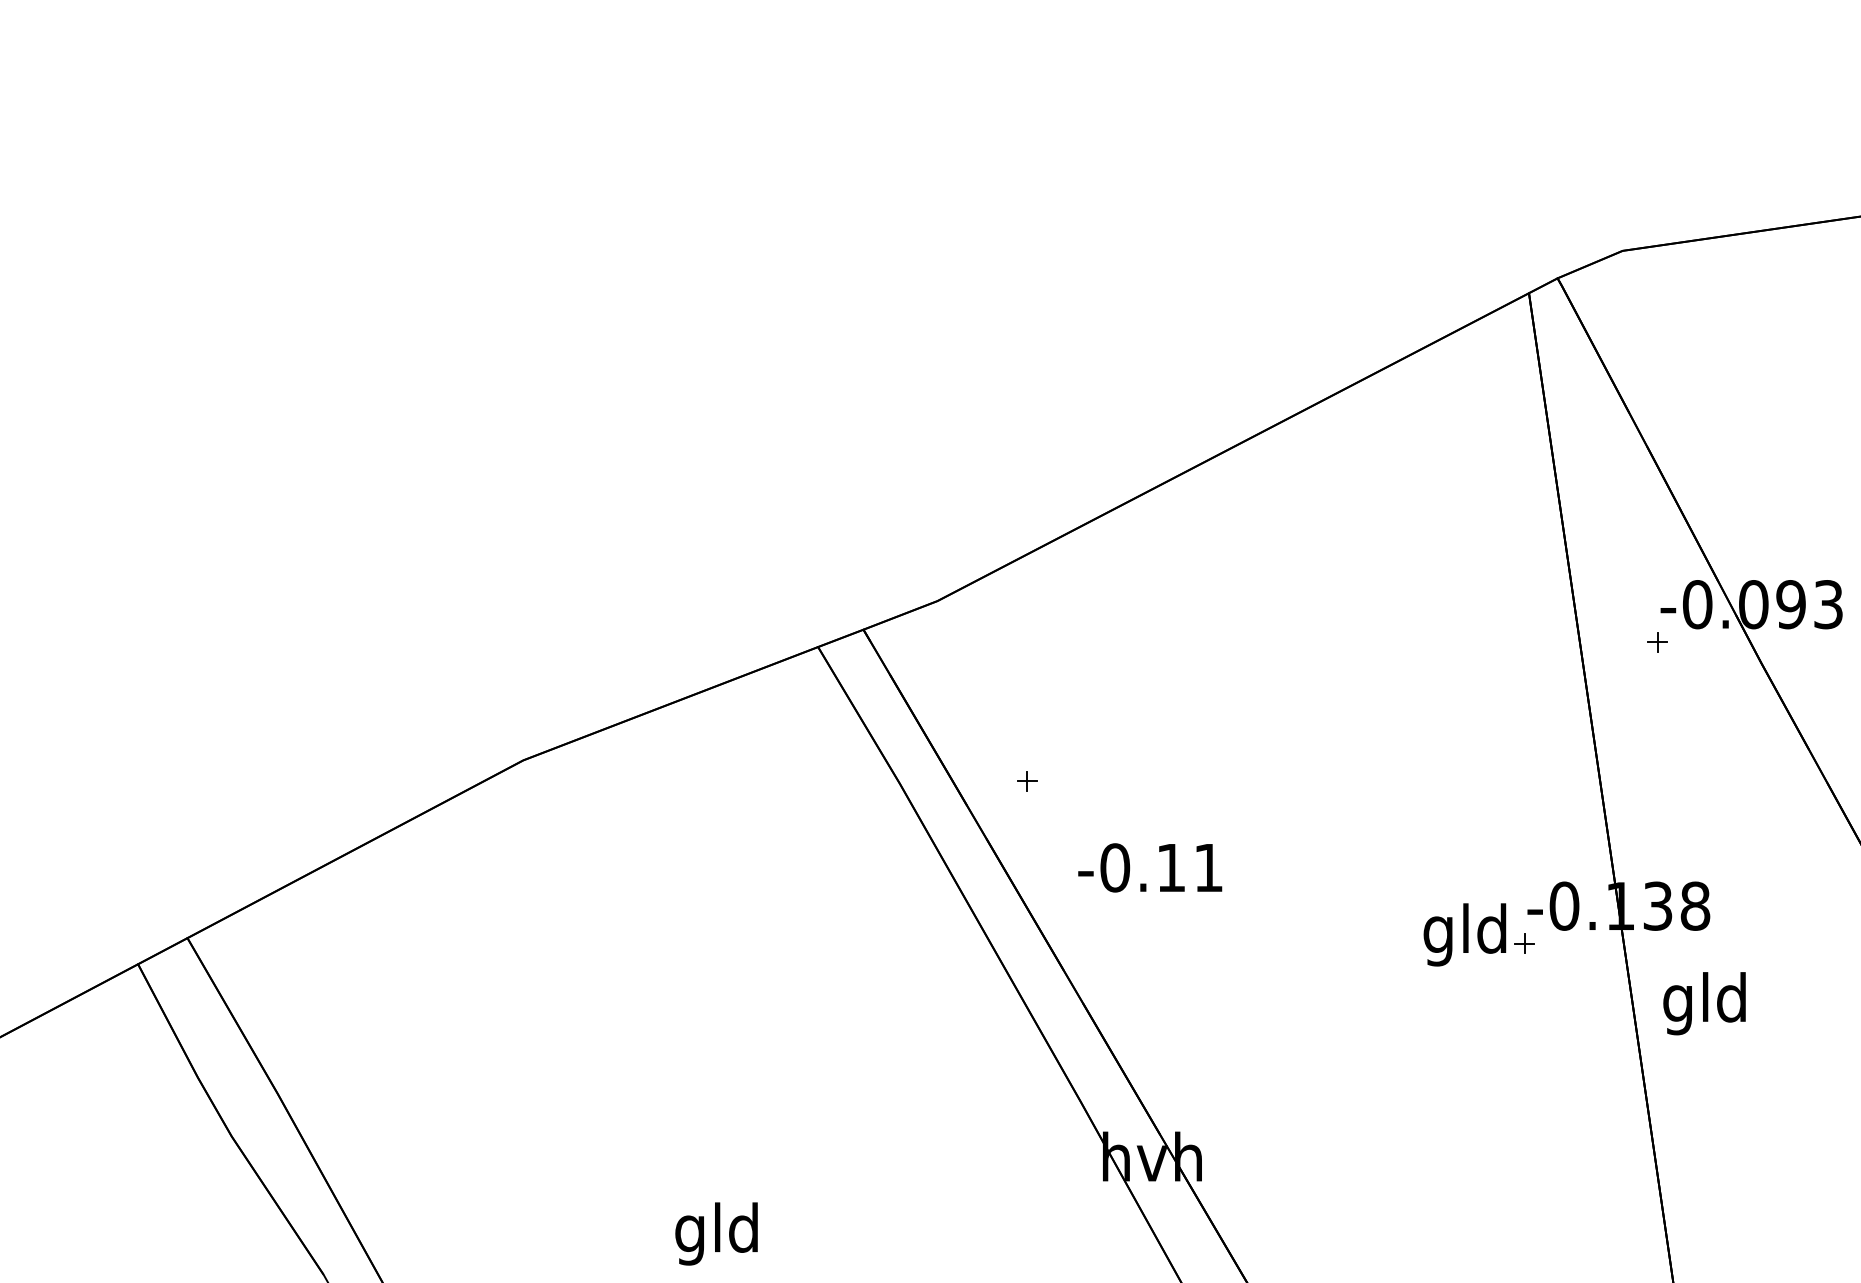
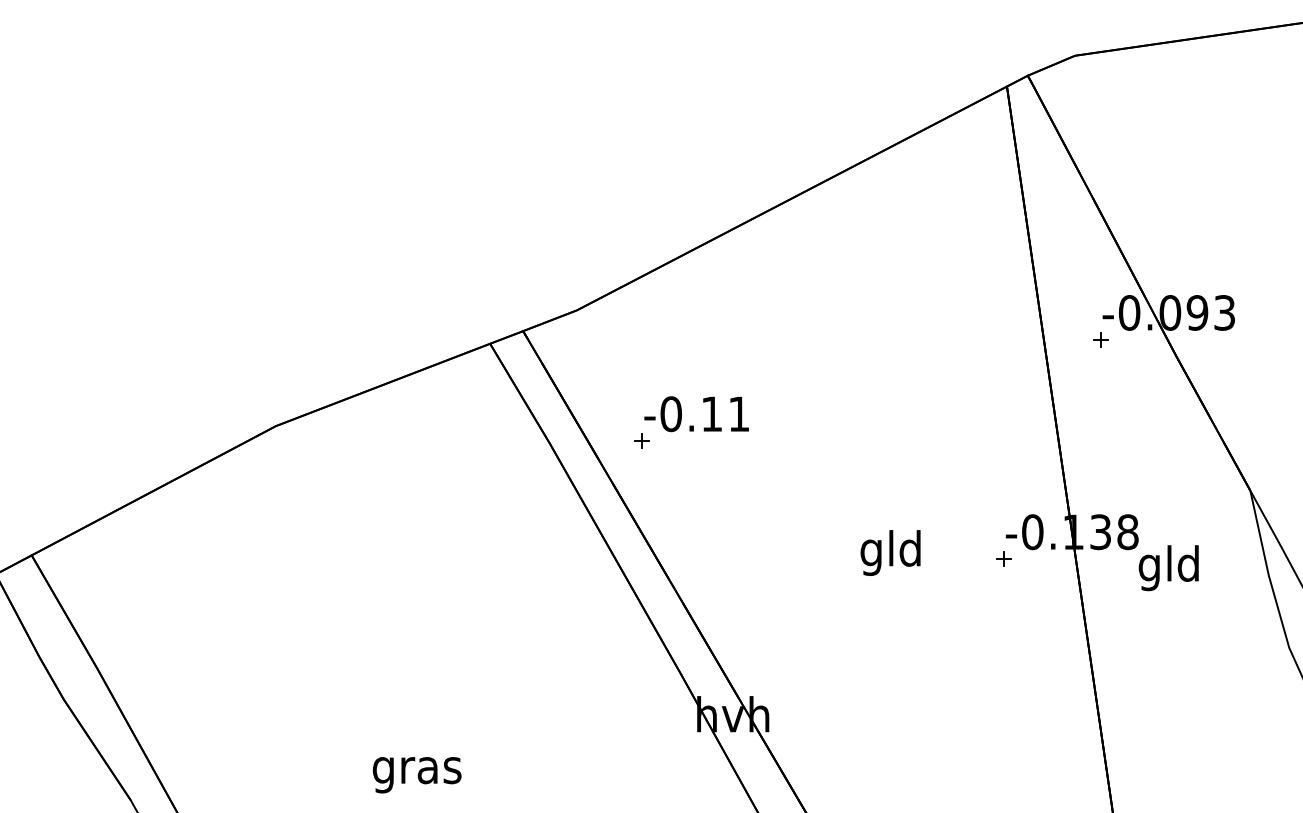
text: (1150, 867) -> (696, 413), moved
text: (1464, 934) -> (890, 552), moved
text: (1704, 1003) -> (1168, 568), moved
text: (717, 1233) -> (417, 770), gld -> gras

